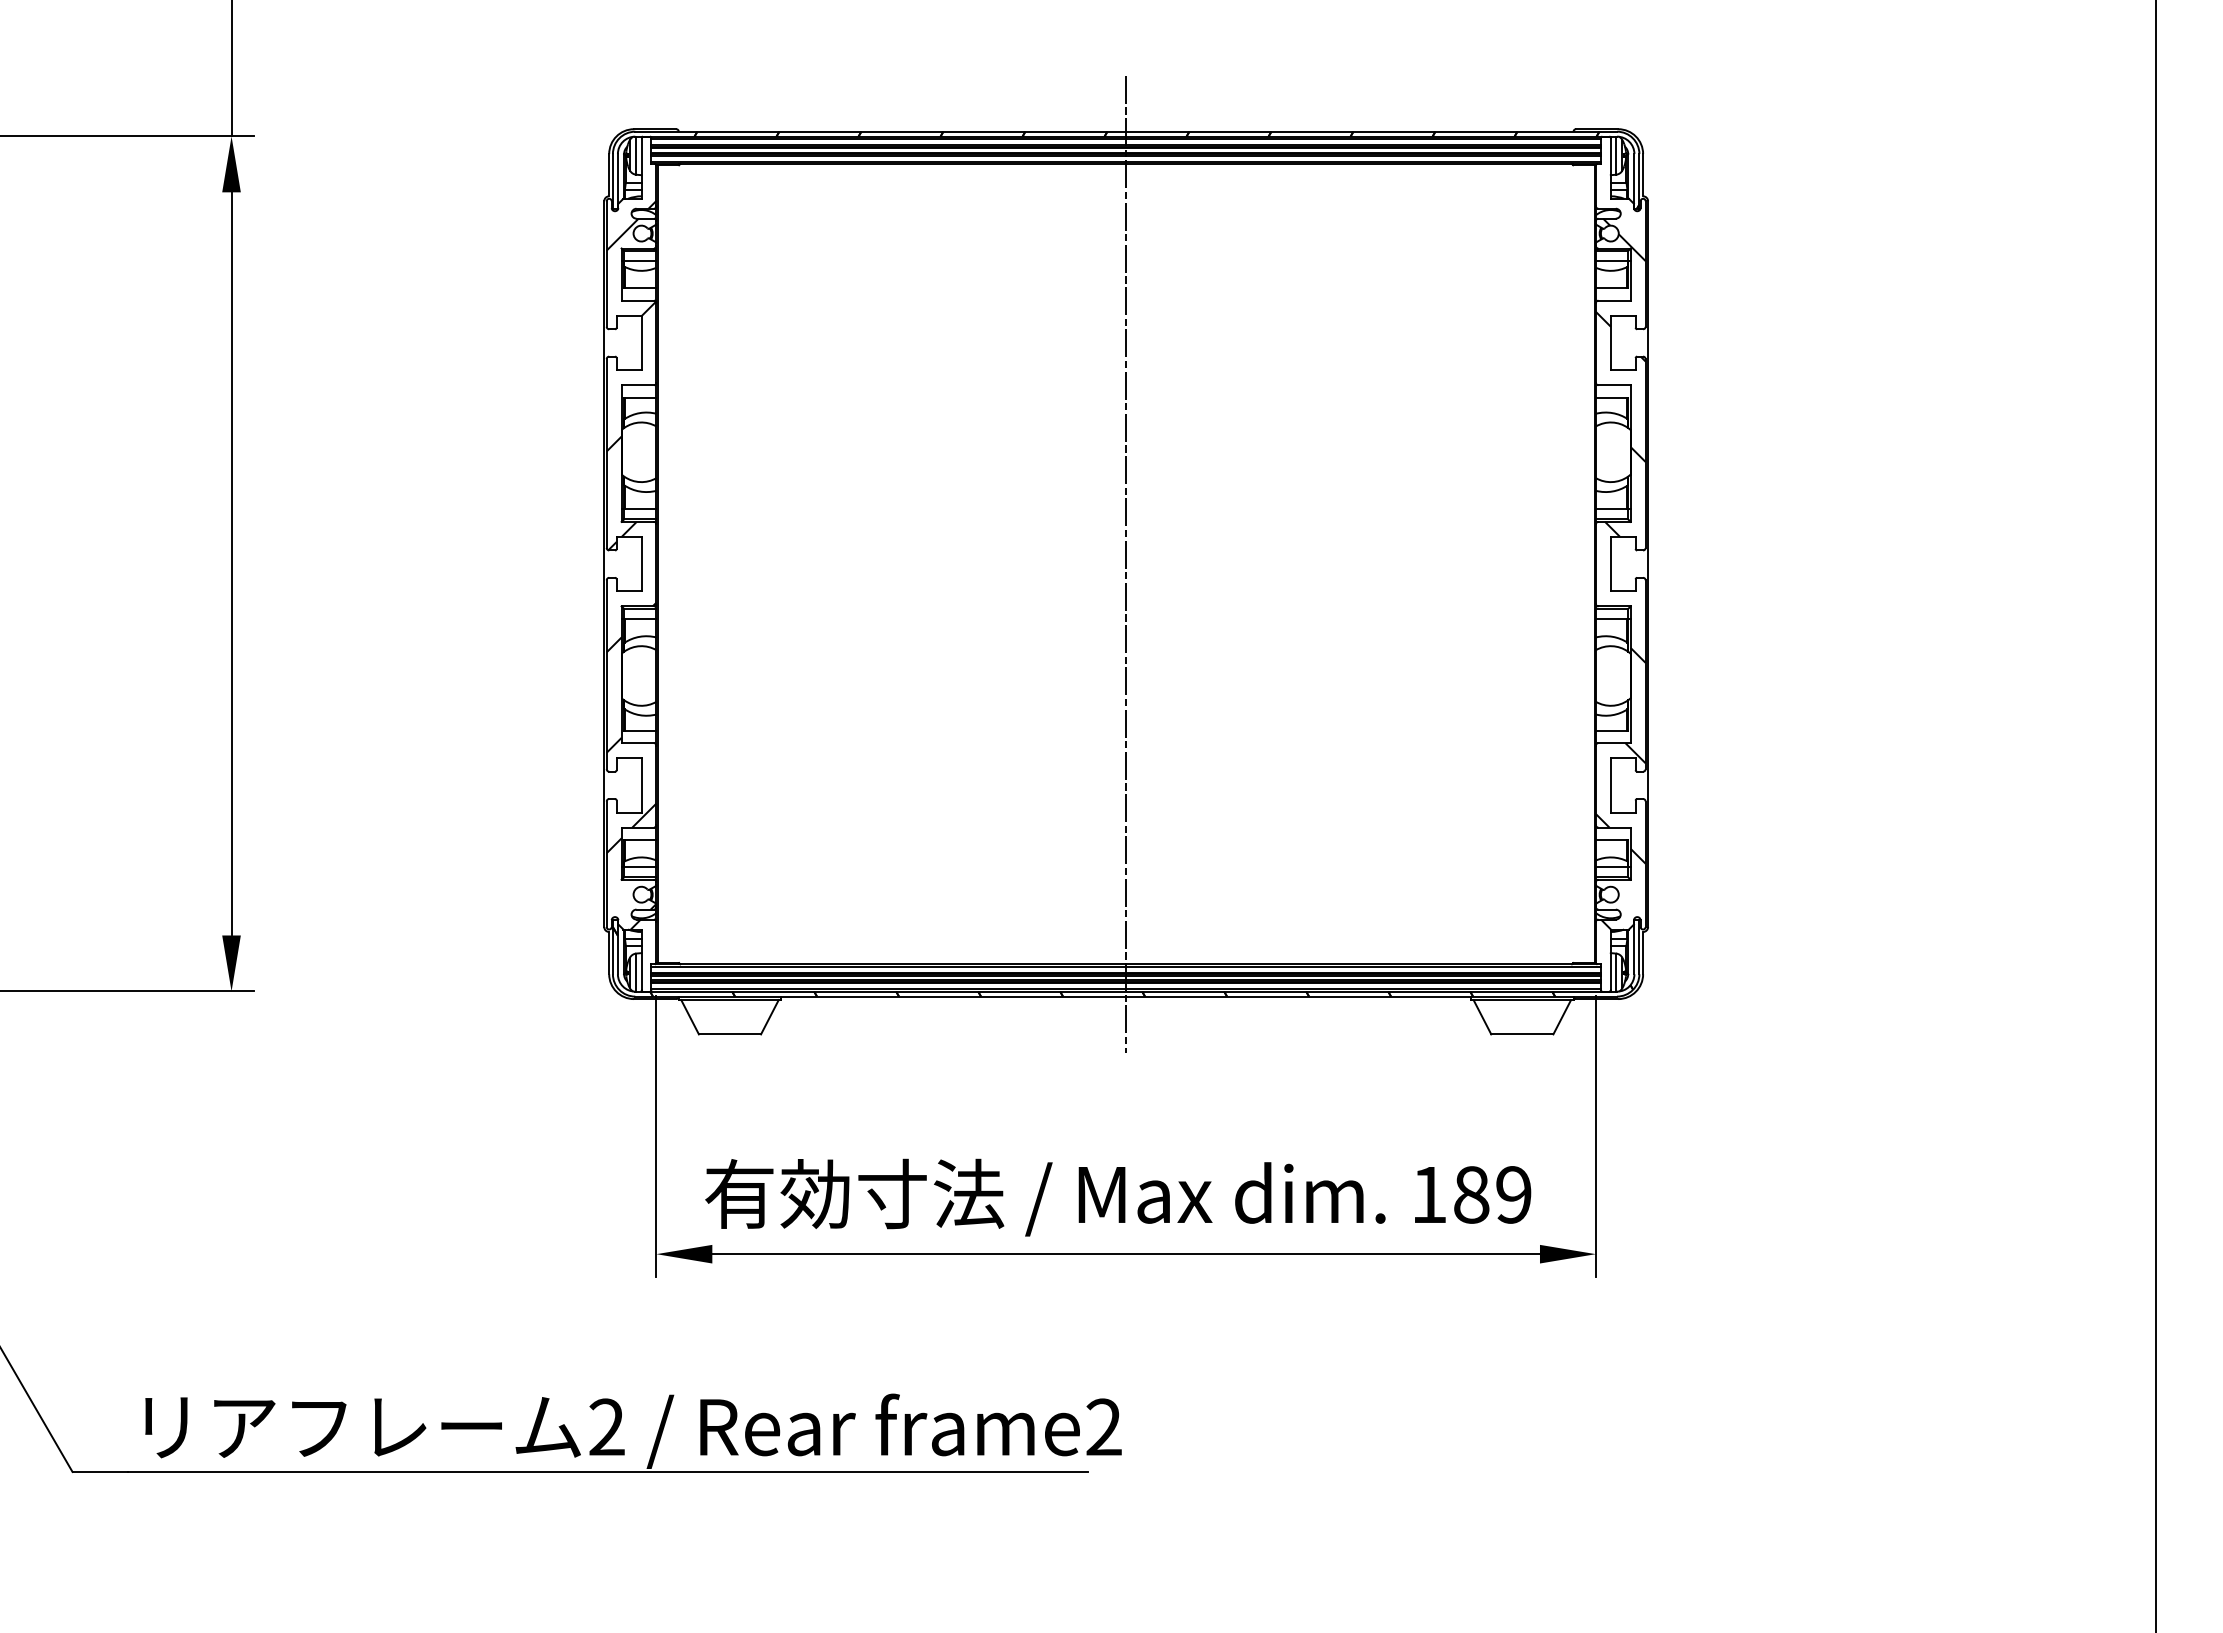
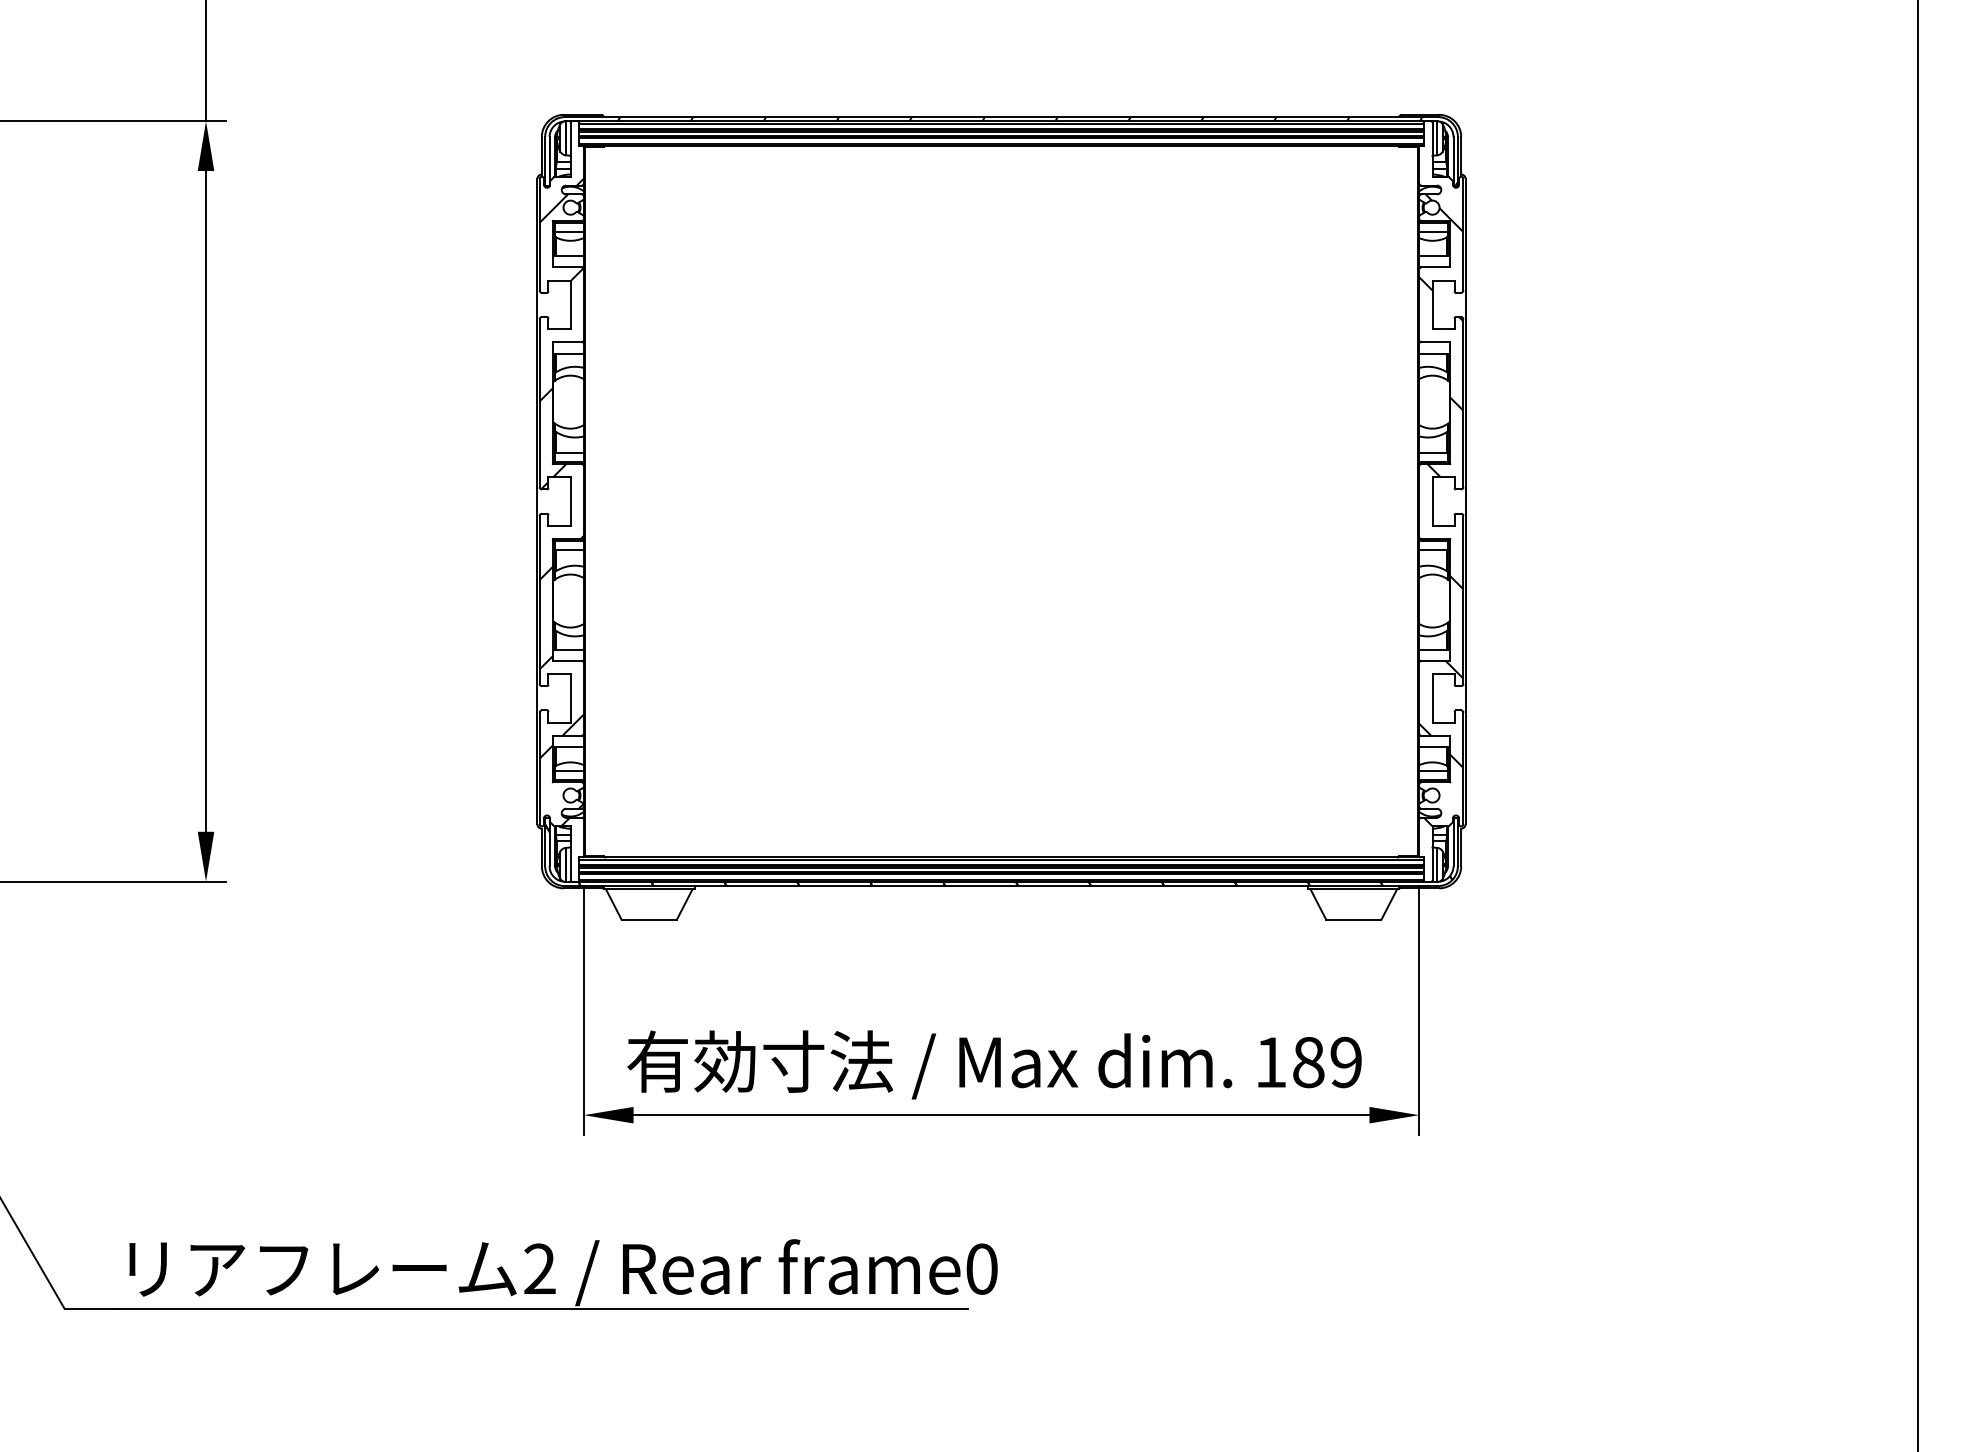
hatch: (1166, 169) -> (1037, 150), removed
line: (1126, 563) -> (1001, 501), removed
text: (1103, 1427) -> (981, 1269), frame2 -> frame0

